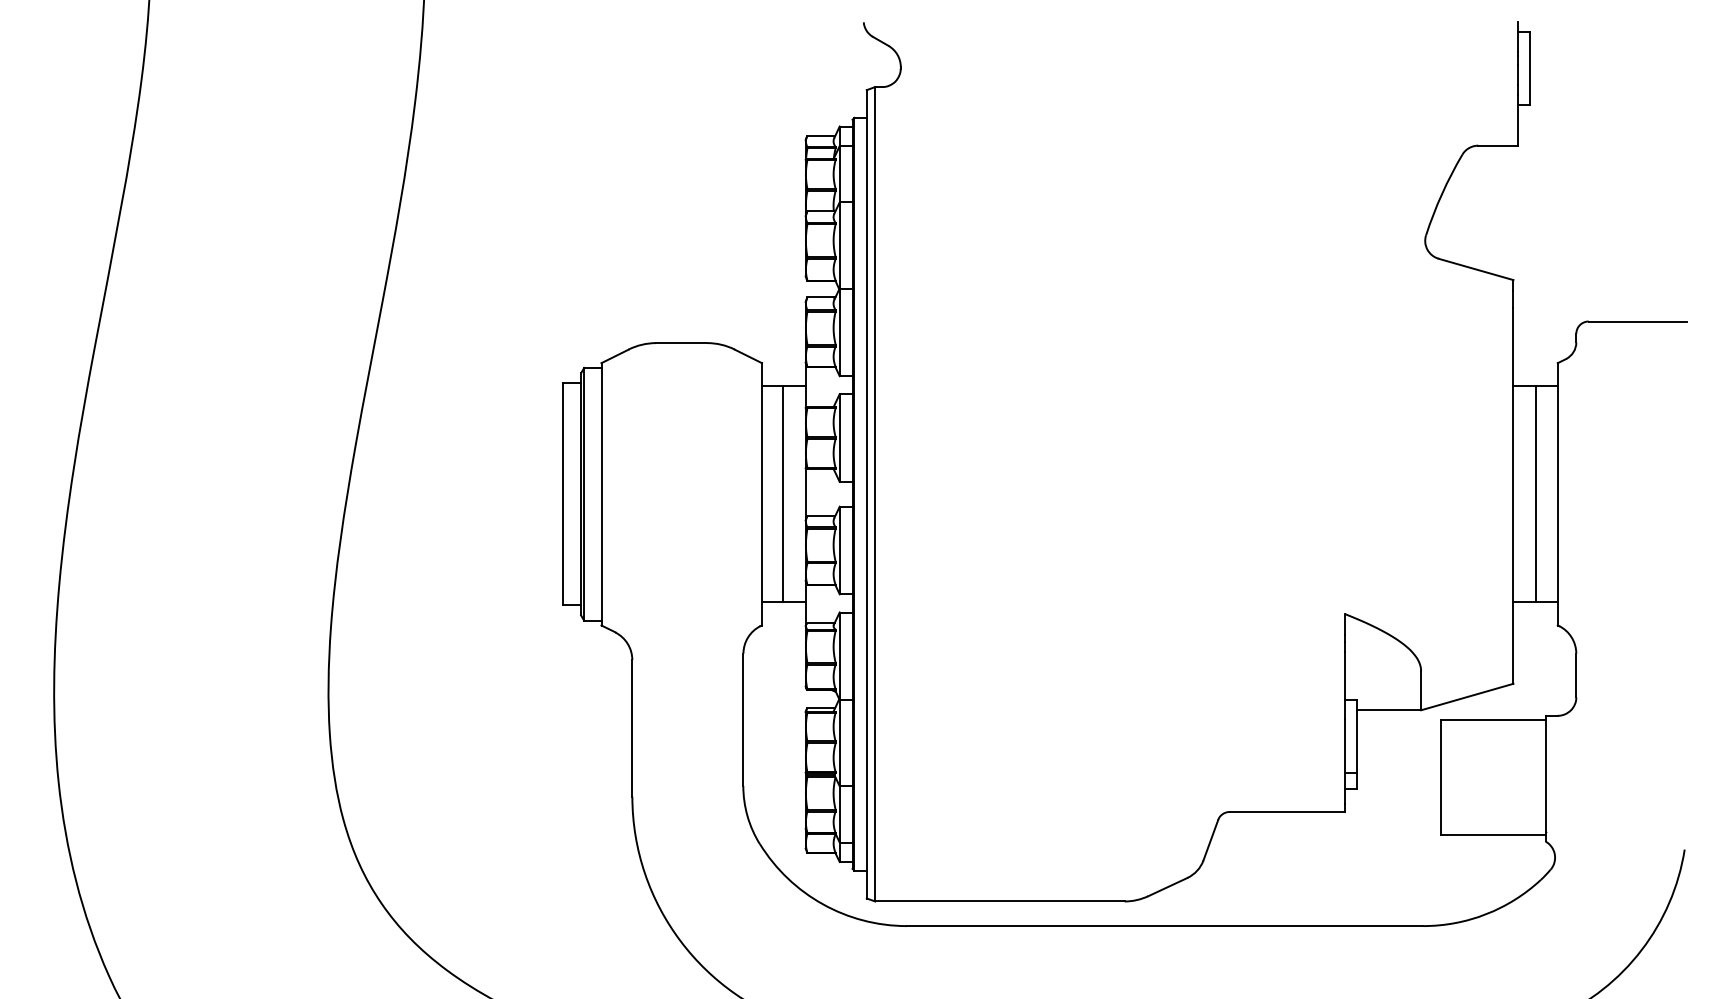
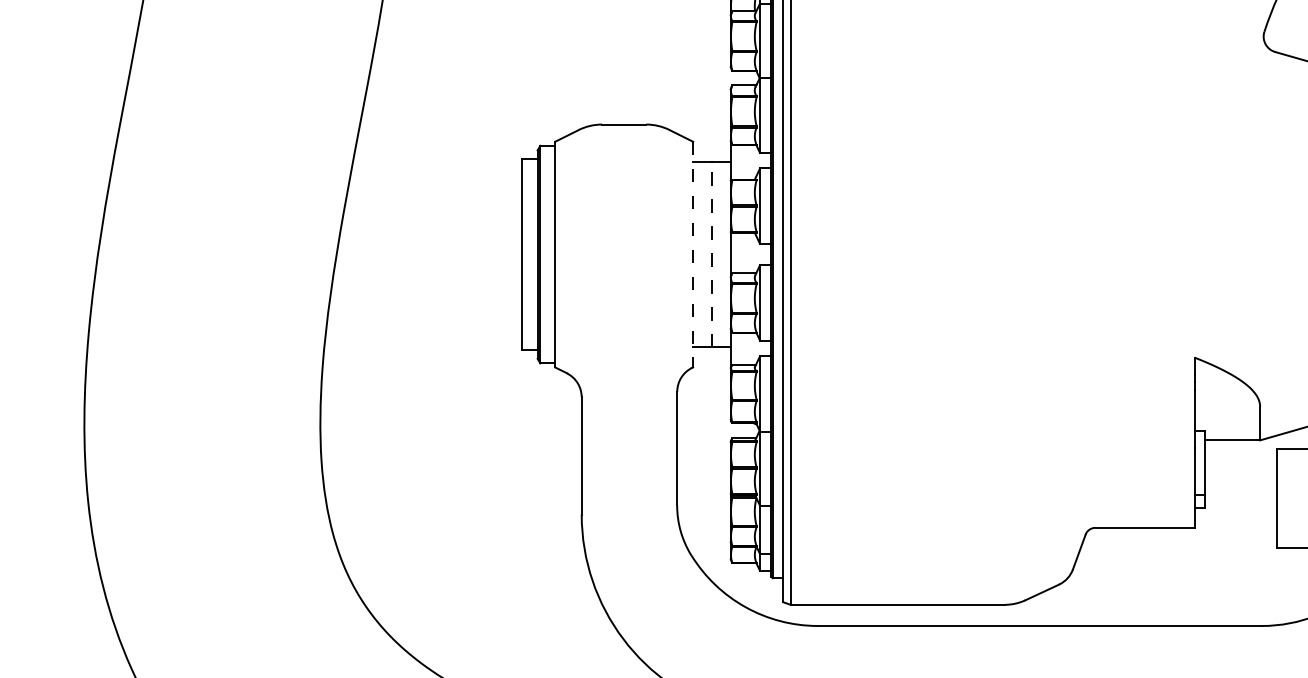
line: (761, 494) -> (692, 254), solid -> dashed
line: (783, 494) -> (711, 254), solid -> dashed

